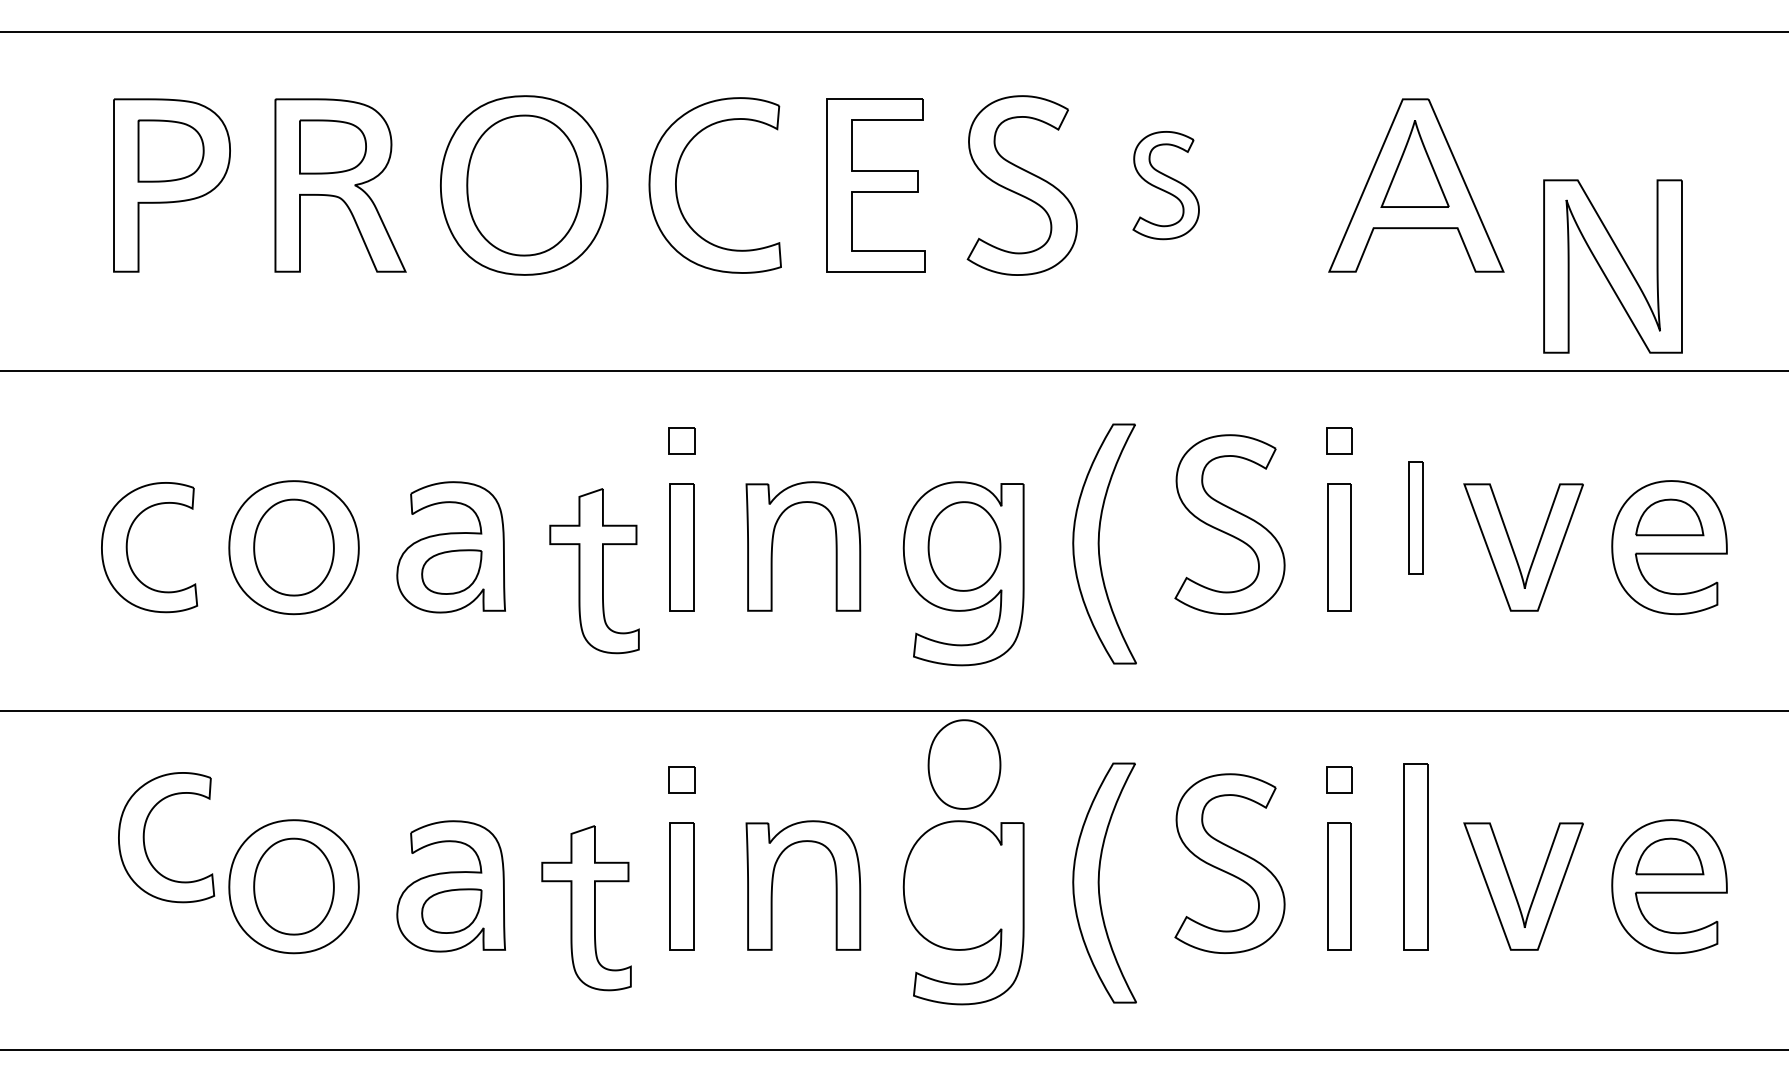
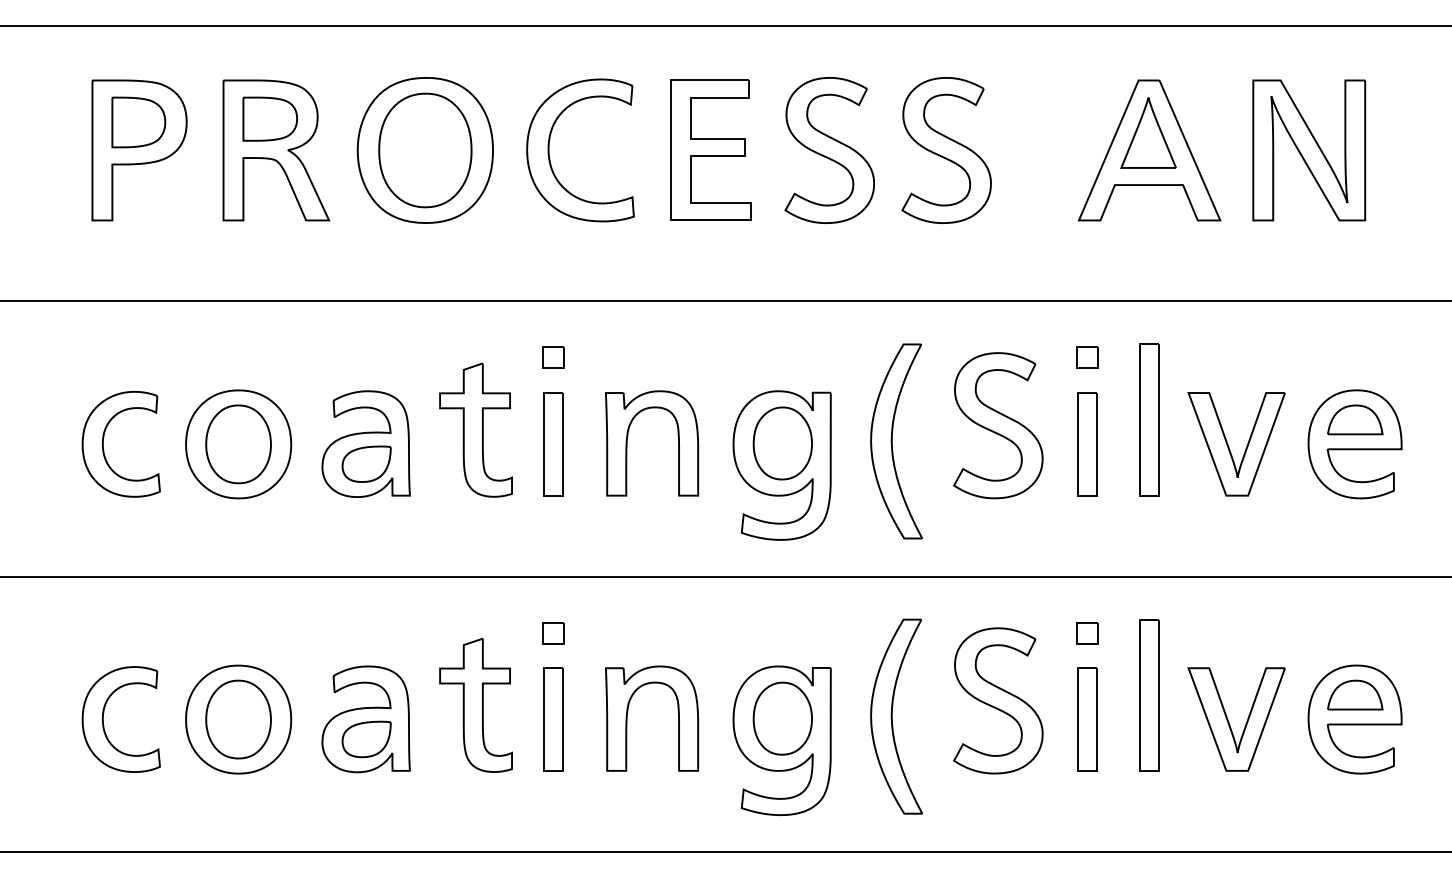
part: (1165, 185) -> (945, 150), size x1.67
part: (1612, 266) -> (1308, 150), moved
part: (1415, 517) -> (1148, 419), size x1.67
part: (594, 571) -> (475, 430), moved
part: (964, 764) -> (782, 718), moved
part: (144, 837) -> (103, 719), moved
part: (586, 908) -> (475, 705), moved

